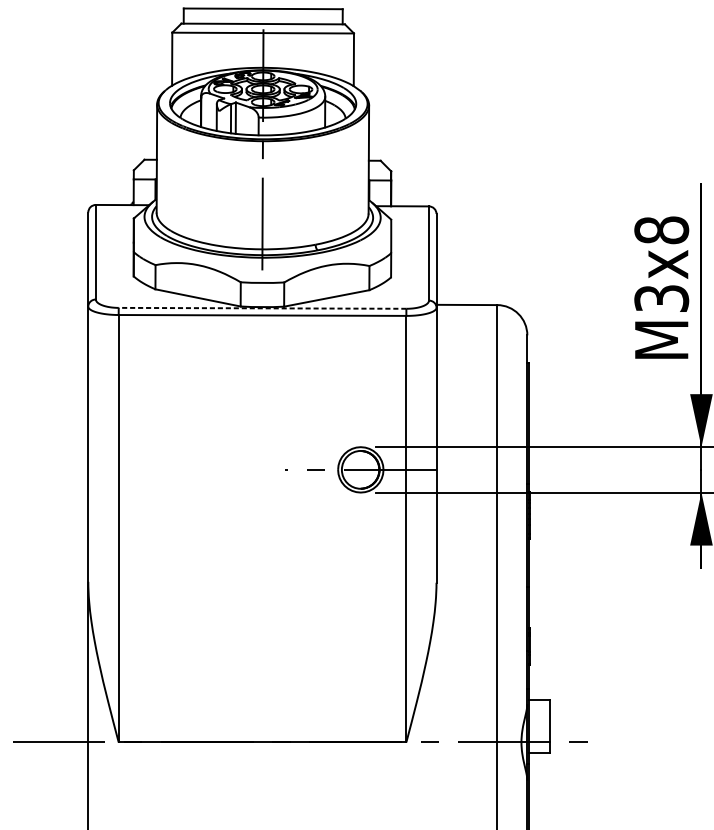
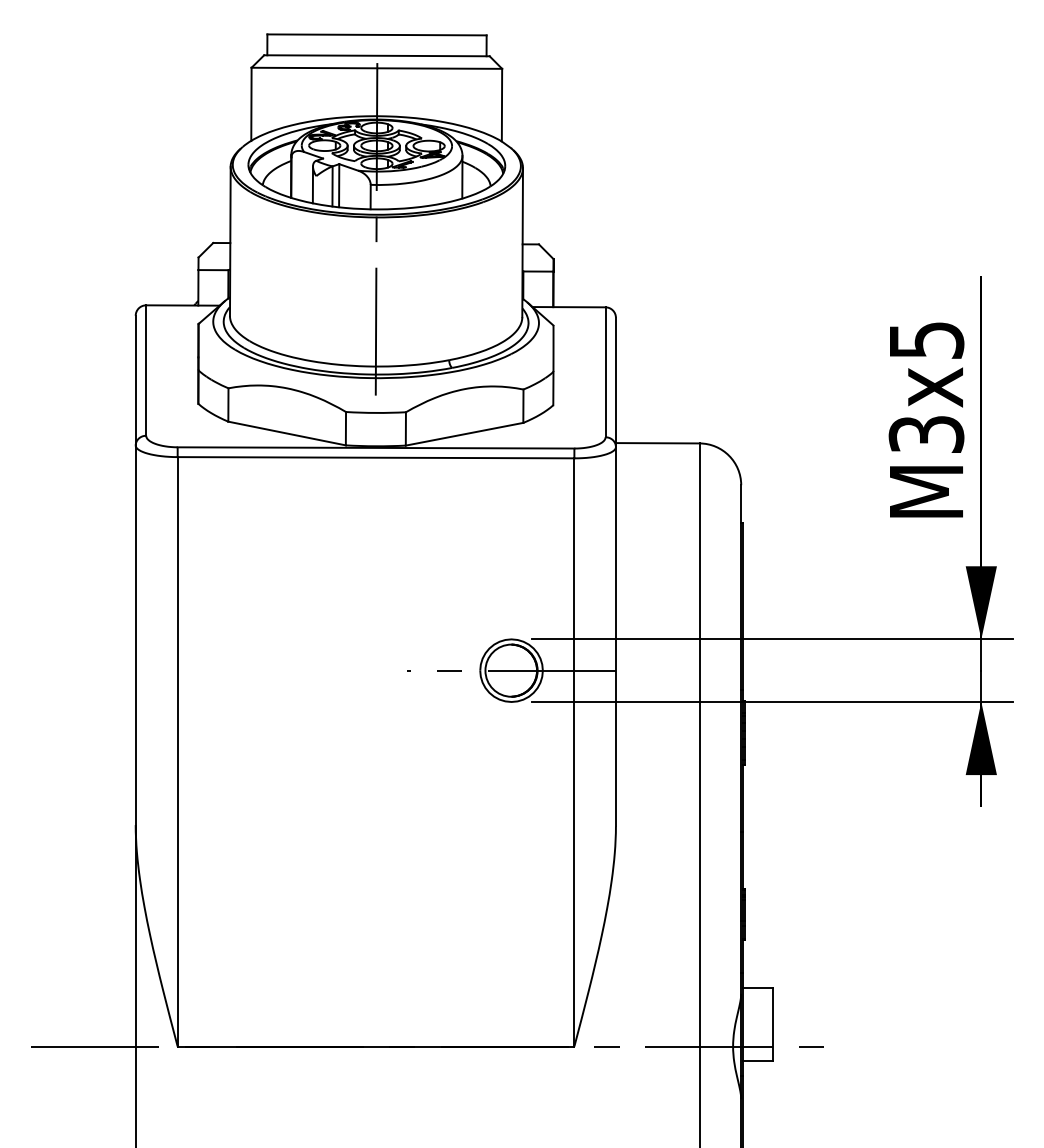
text: (661, 230) -> (926, 340), M3x8 -> M3x5
line: (262, 308) -> (375, 447), dashed -> solid

